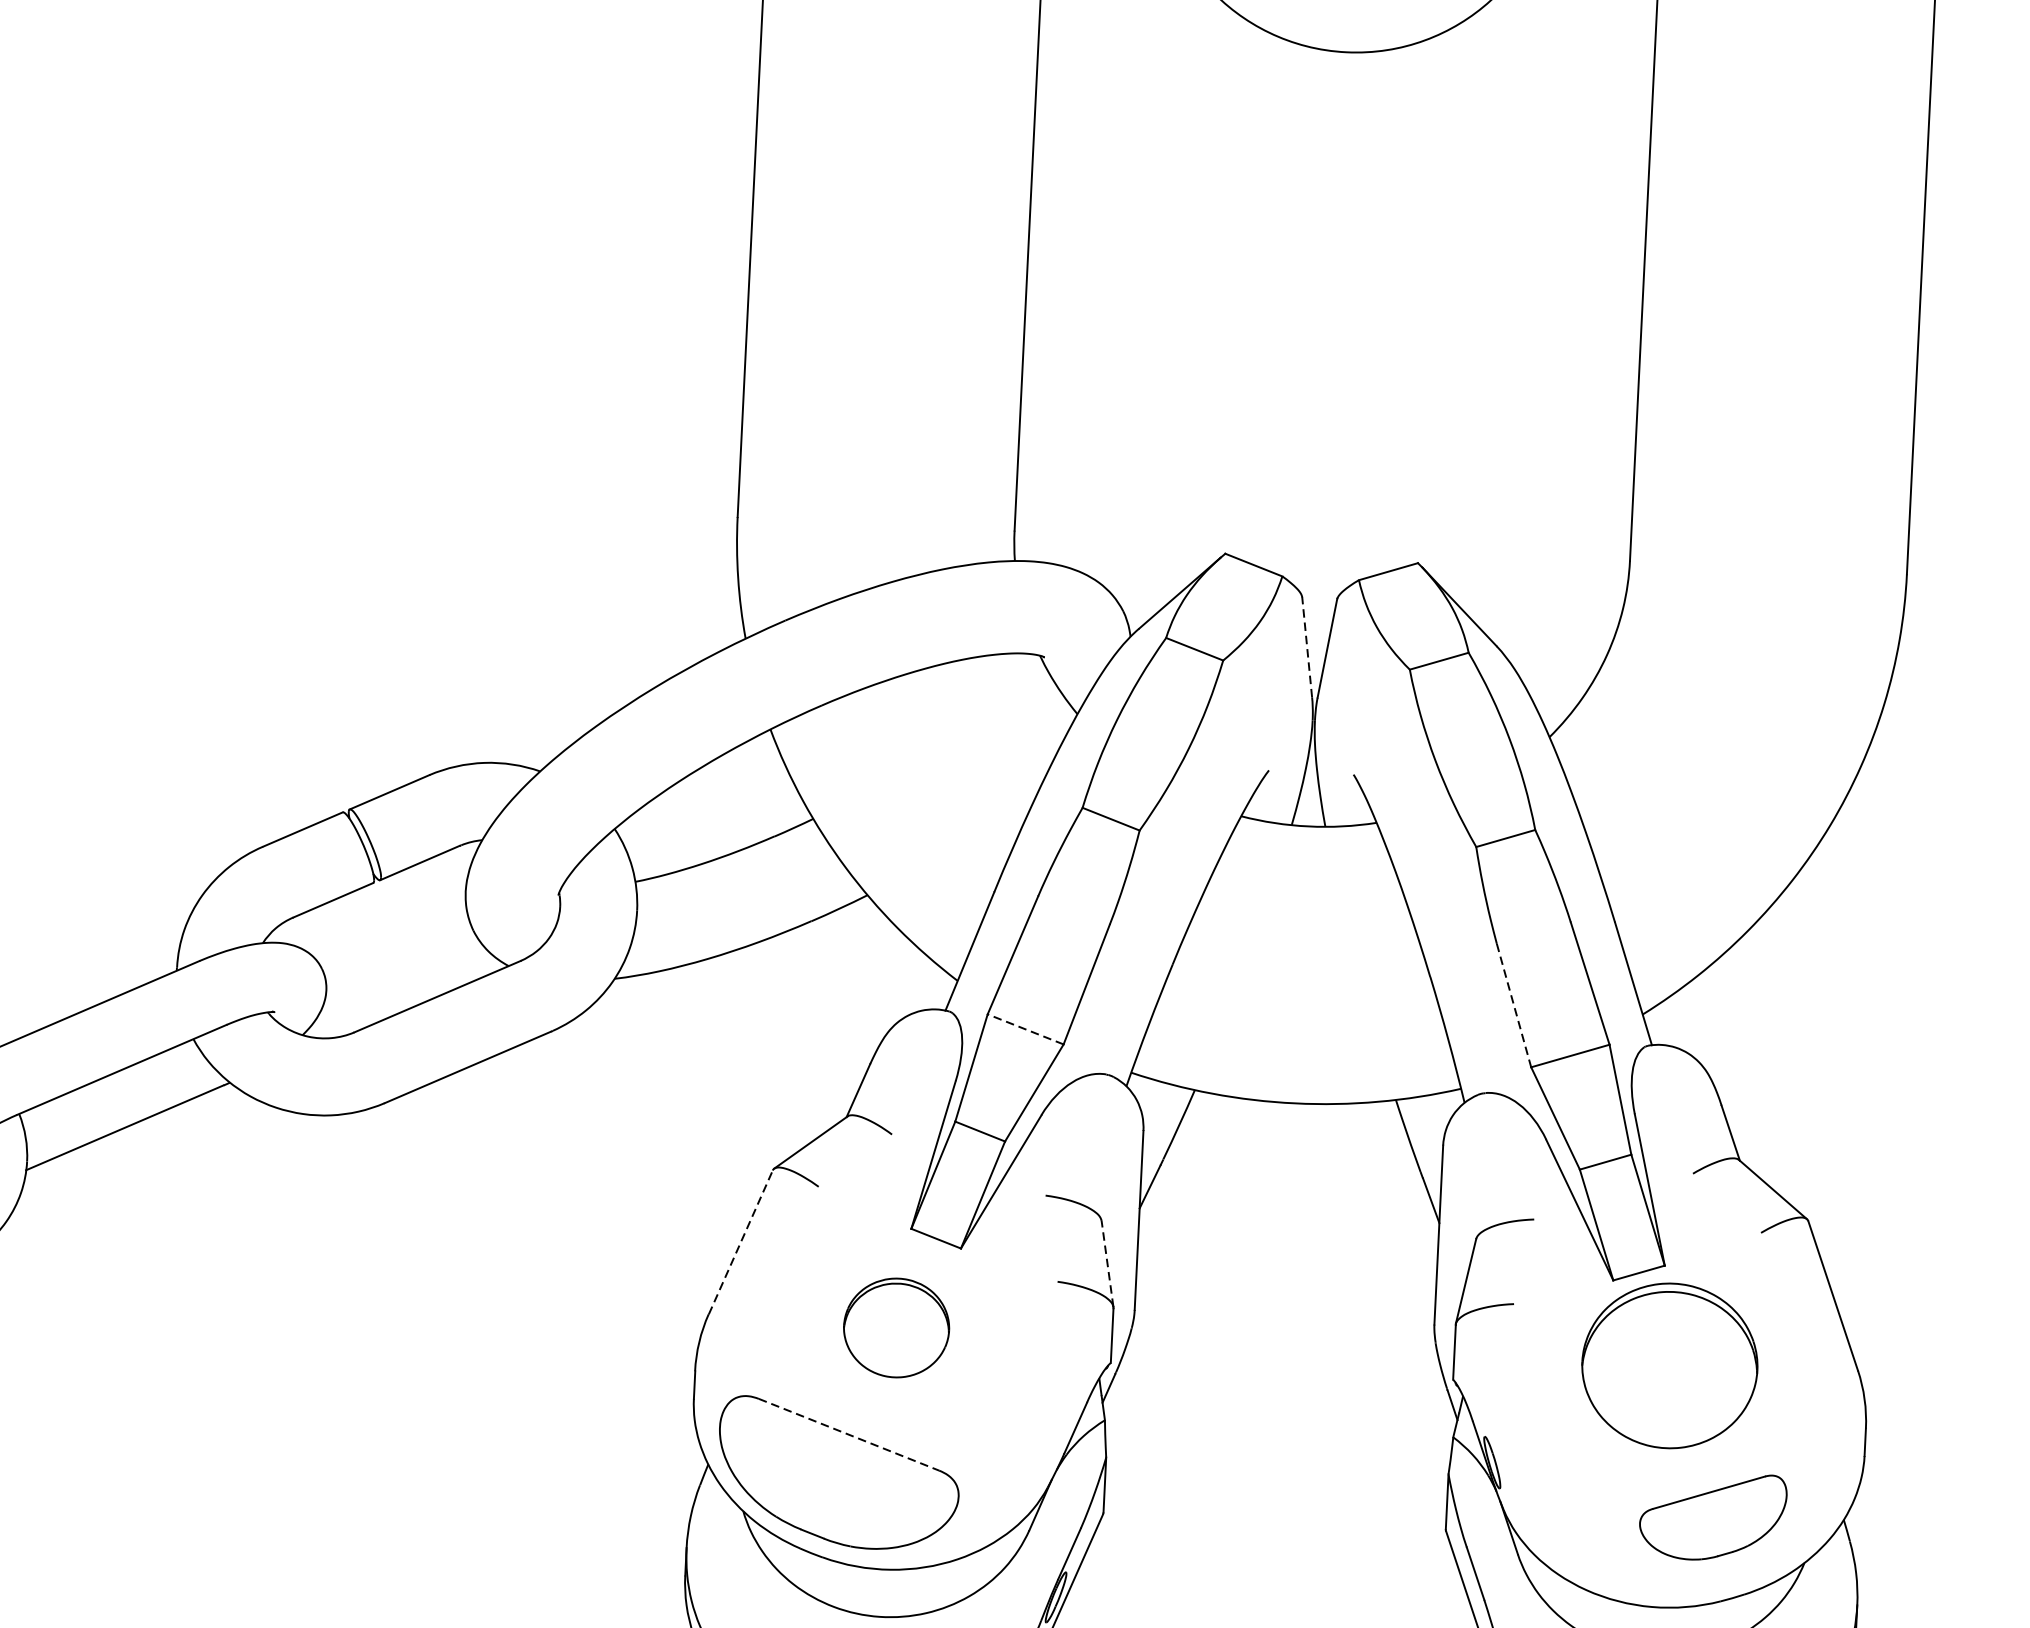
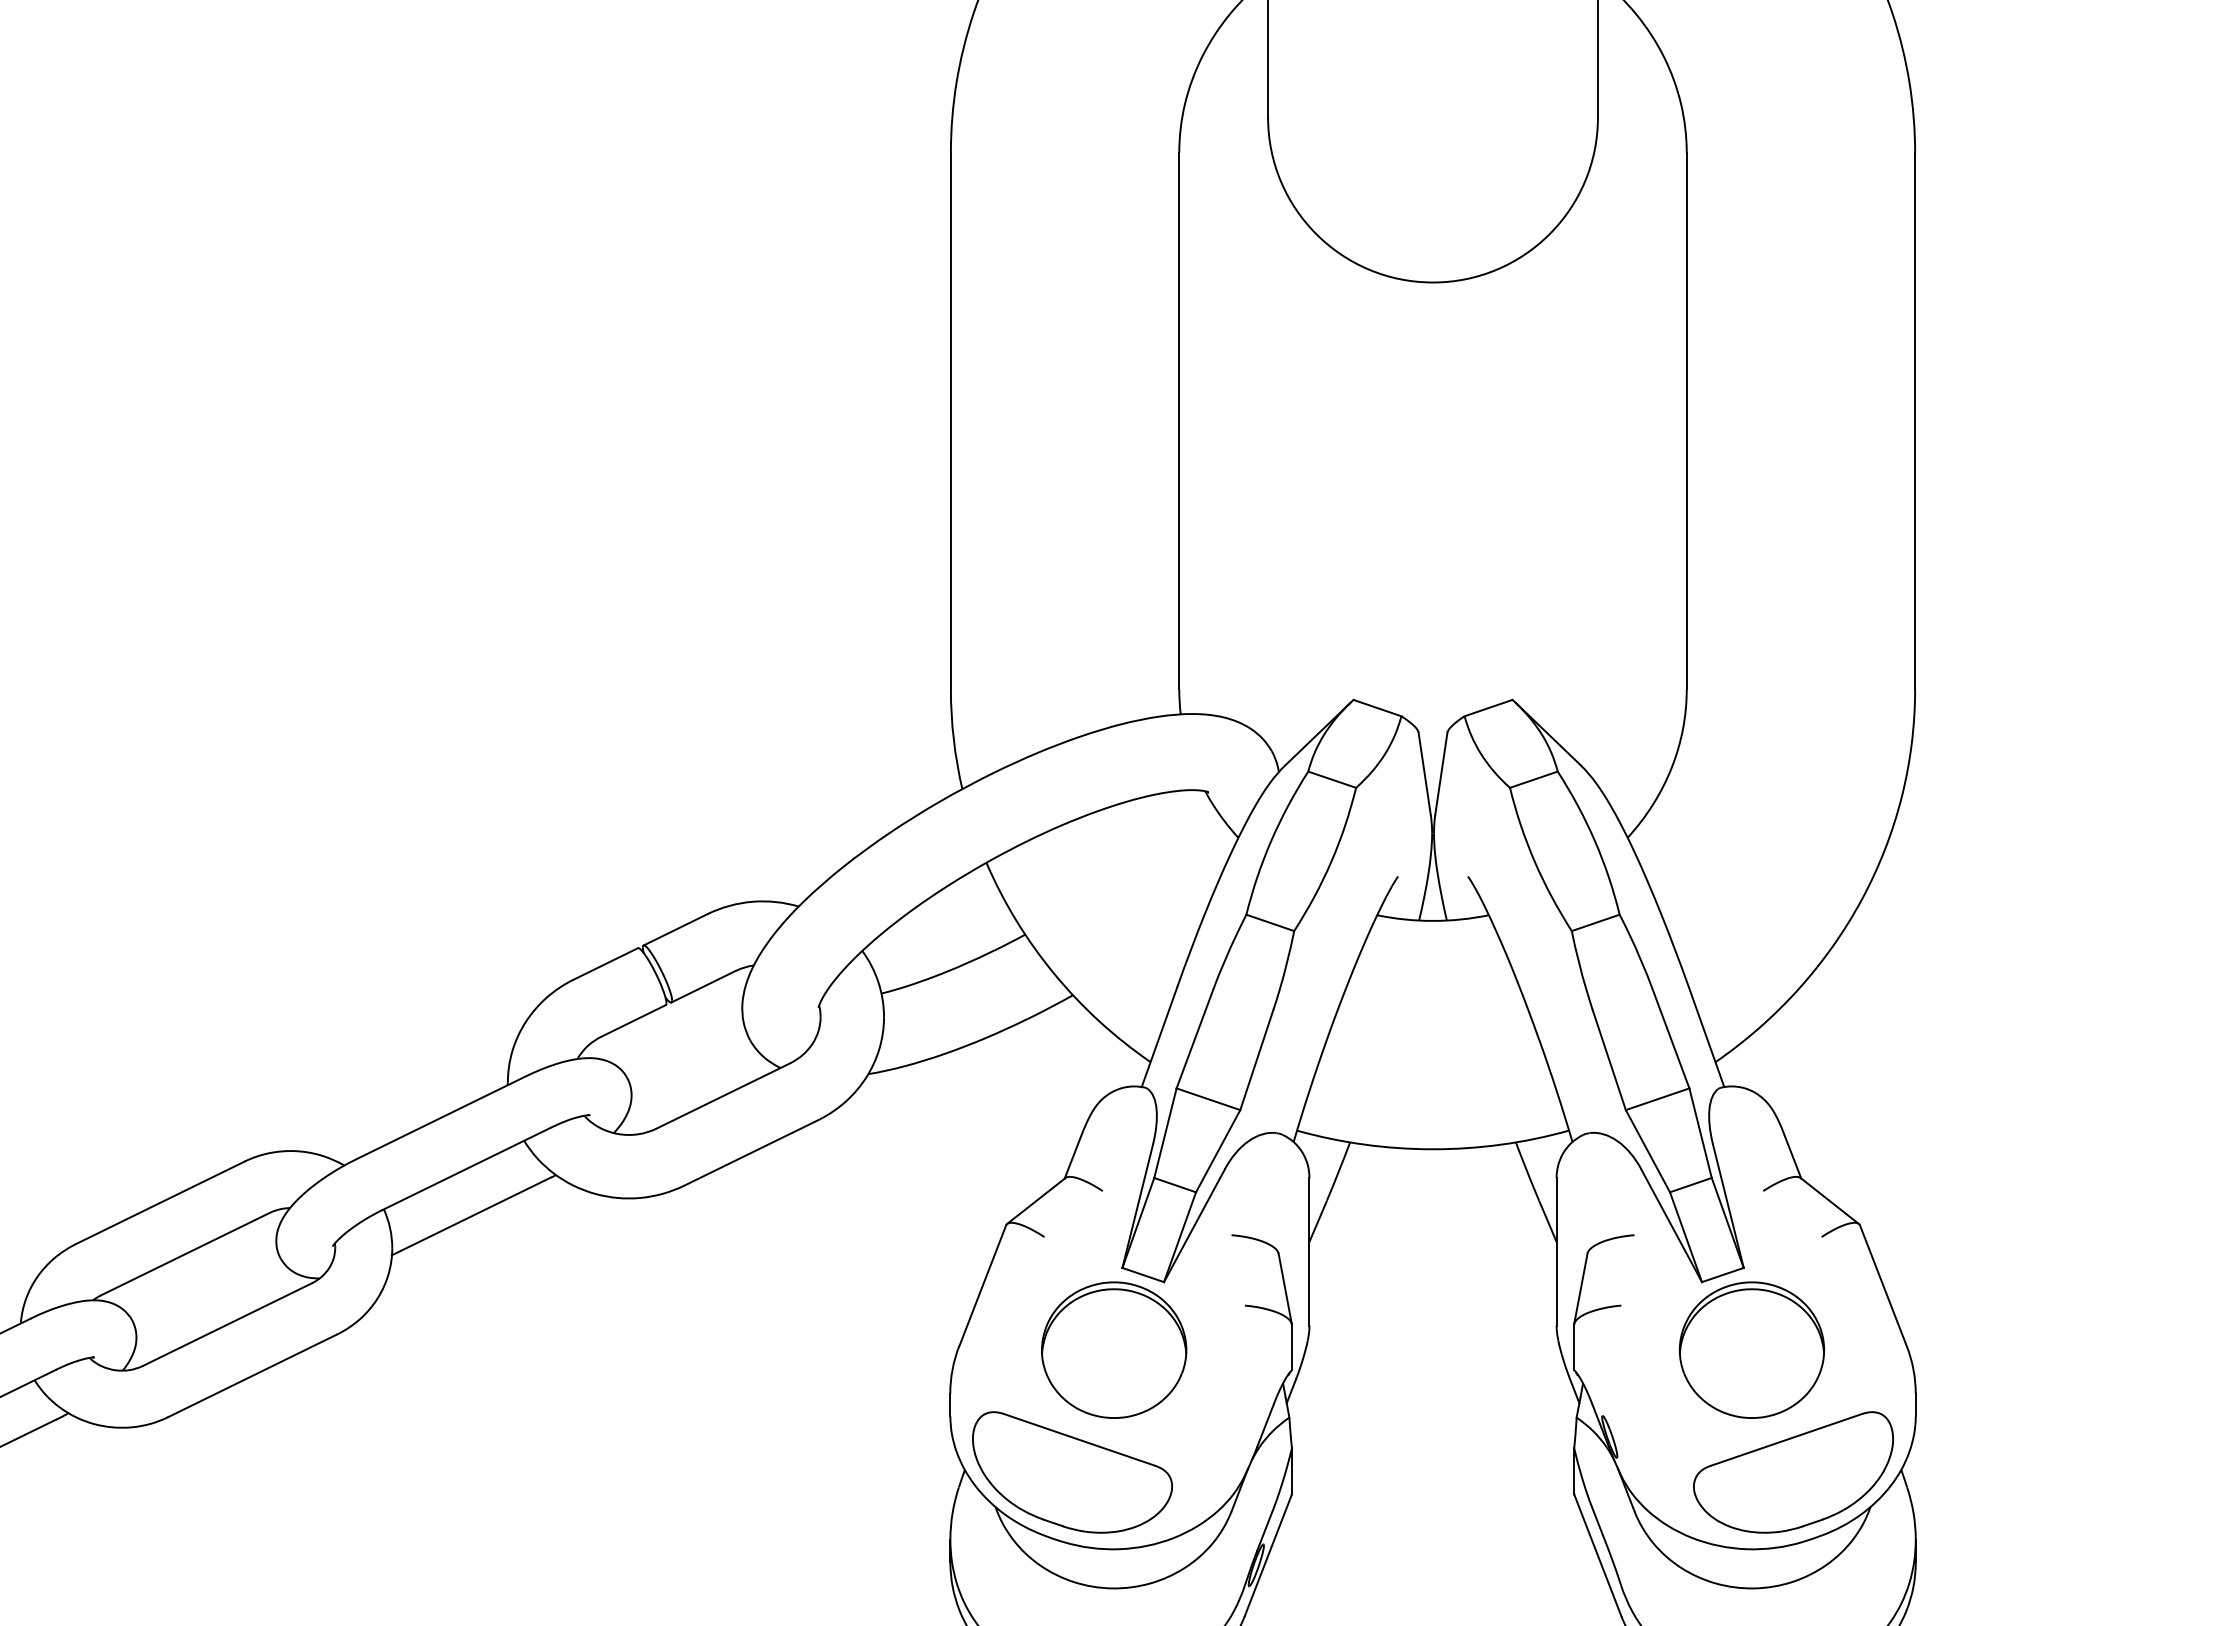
line: (1306, 647) -> (1424, 773), dashed -> solid
line: (1514, 1004) -> (1609, 1059), dashed -> solid
line: (1025, 1029) -> (1208, 1099), dashed -> solid
line: (740, 1243) -> (982, 1286), dashed -> solid
line: (1107, 1263) -> (1285, 1288), dashed -> solid
part: (896, 1327) -> (1114, 1349), size x1.67
line: (849, 1434) -> (1079, 1439), dashed -> solid
part: (1712, 1516) -> (1793, 1472), size x1.67

